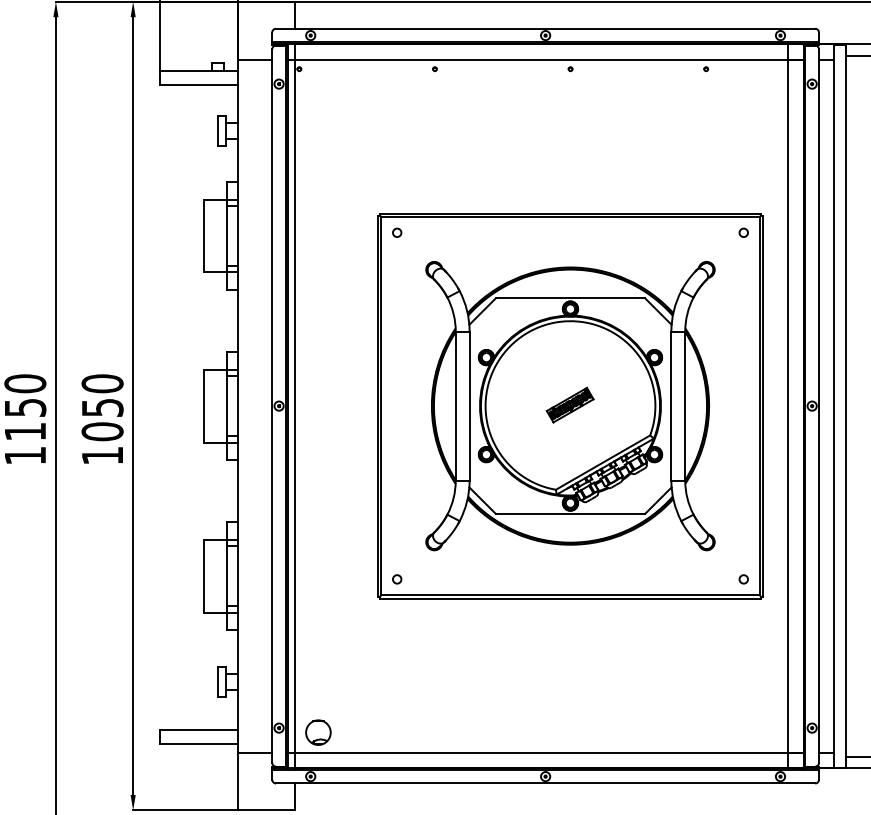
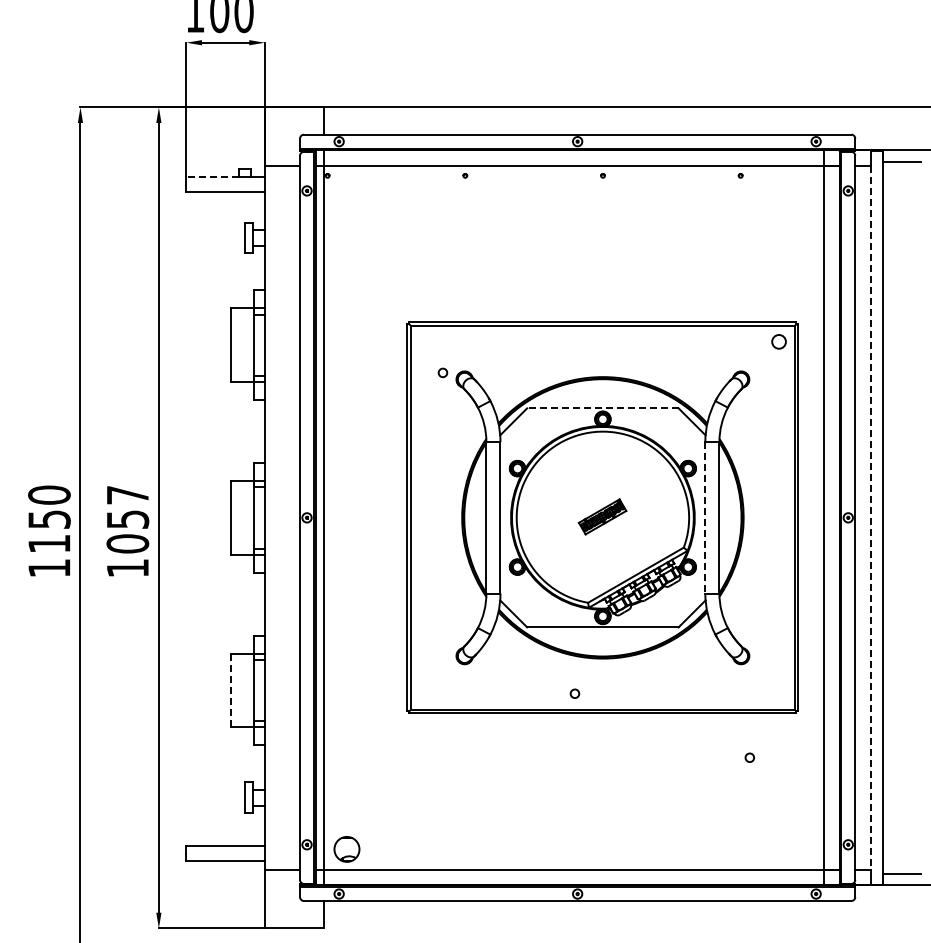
line: (185, 70) -> (212, 177), solid -> dashed
circle: (396, 232) -> (442, 372), moved
circle: (743, 232) -> (778, 341), size x1.6
line: (570, 298) -> (602, 408), solid -> dashed
text: (102, 383) -> (127, 494), 1050 -> 1057
line: (671, 405) -> (705, 517), solid -> dashed
line: (834, 405) -> (870, 517), solid -> dashed
line: (204, 576) -> (231, 690), solid -> dashed
circle: (396, 579) -> (574, 693), moved
circle: (743, 579) -> (749, 757), moved

